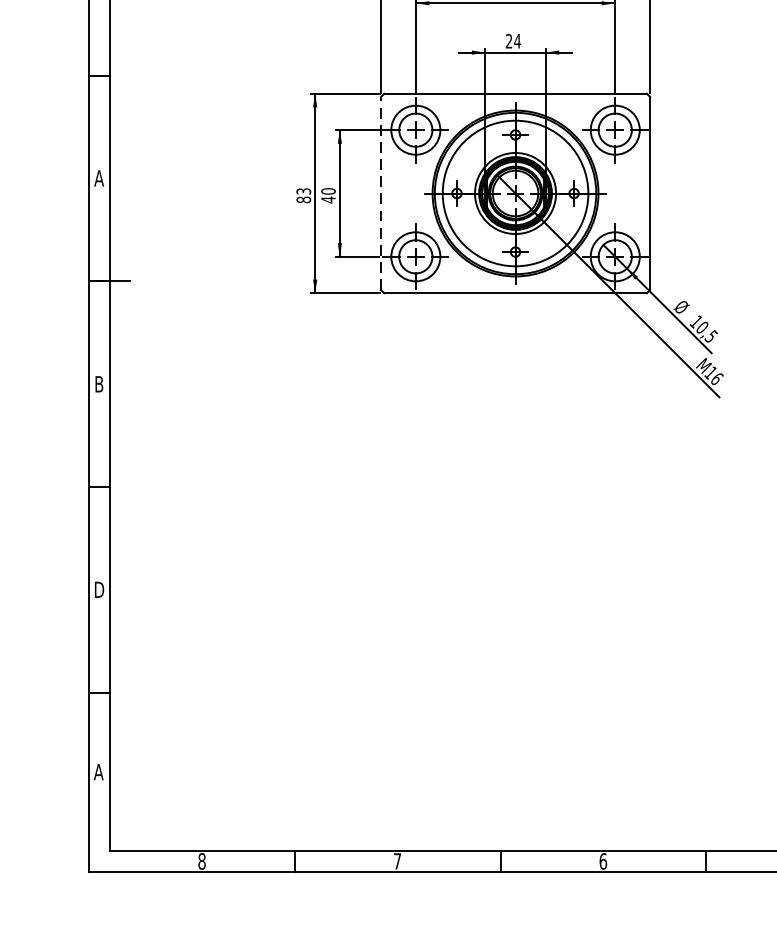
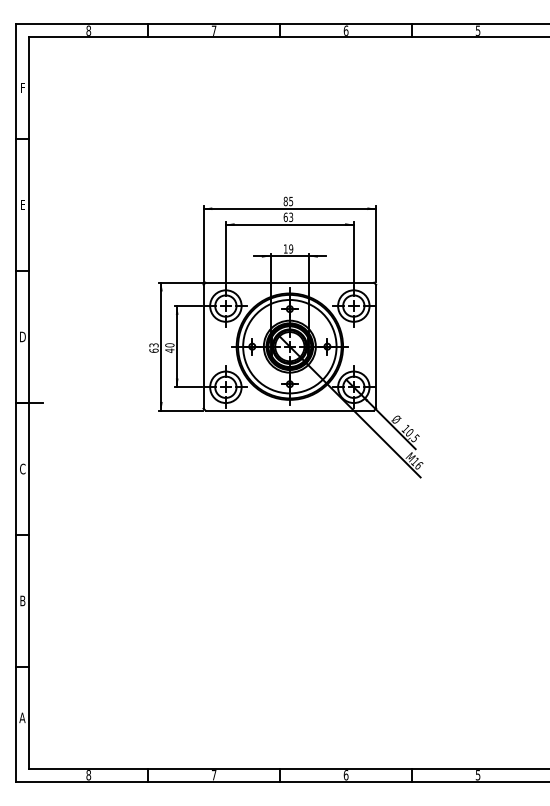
text: (513, 40) -> (288, 248), 24 -> 19
text: (98, 177) -> (22, 336), A -> D
line: (380, 193) -> (203, 346), dashed -> solid
text: (302, 199) -> (153, 350), 83 -> 63
text: (98, 383) -> (22, 468), B -> C
text: (98, 589) -> (22, 600), D -> B

